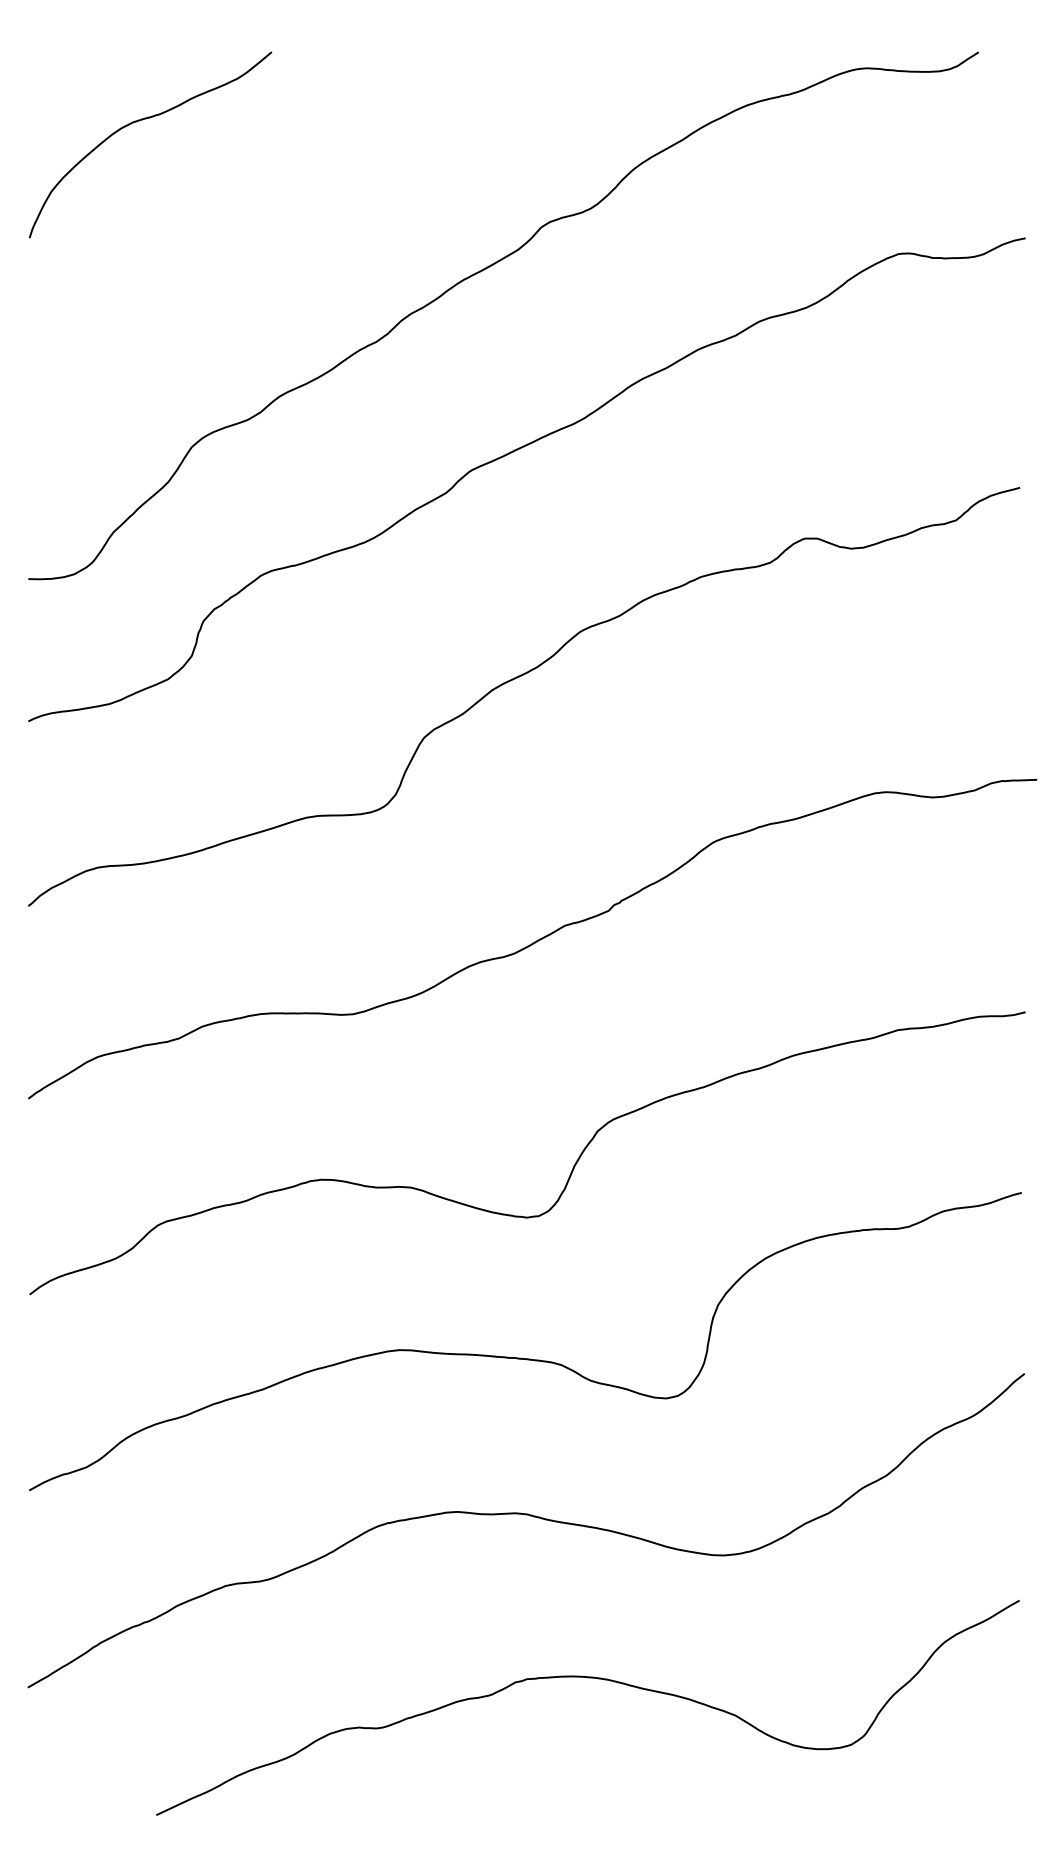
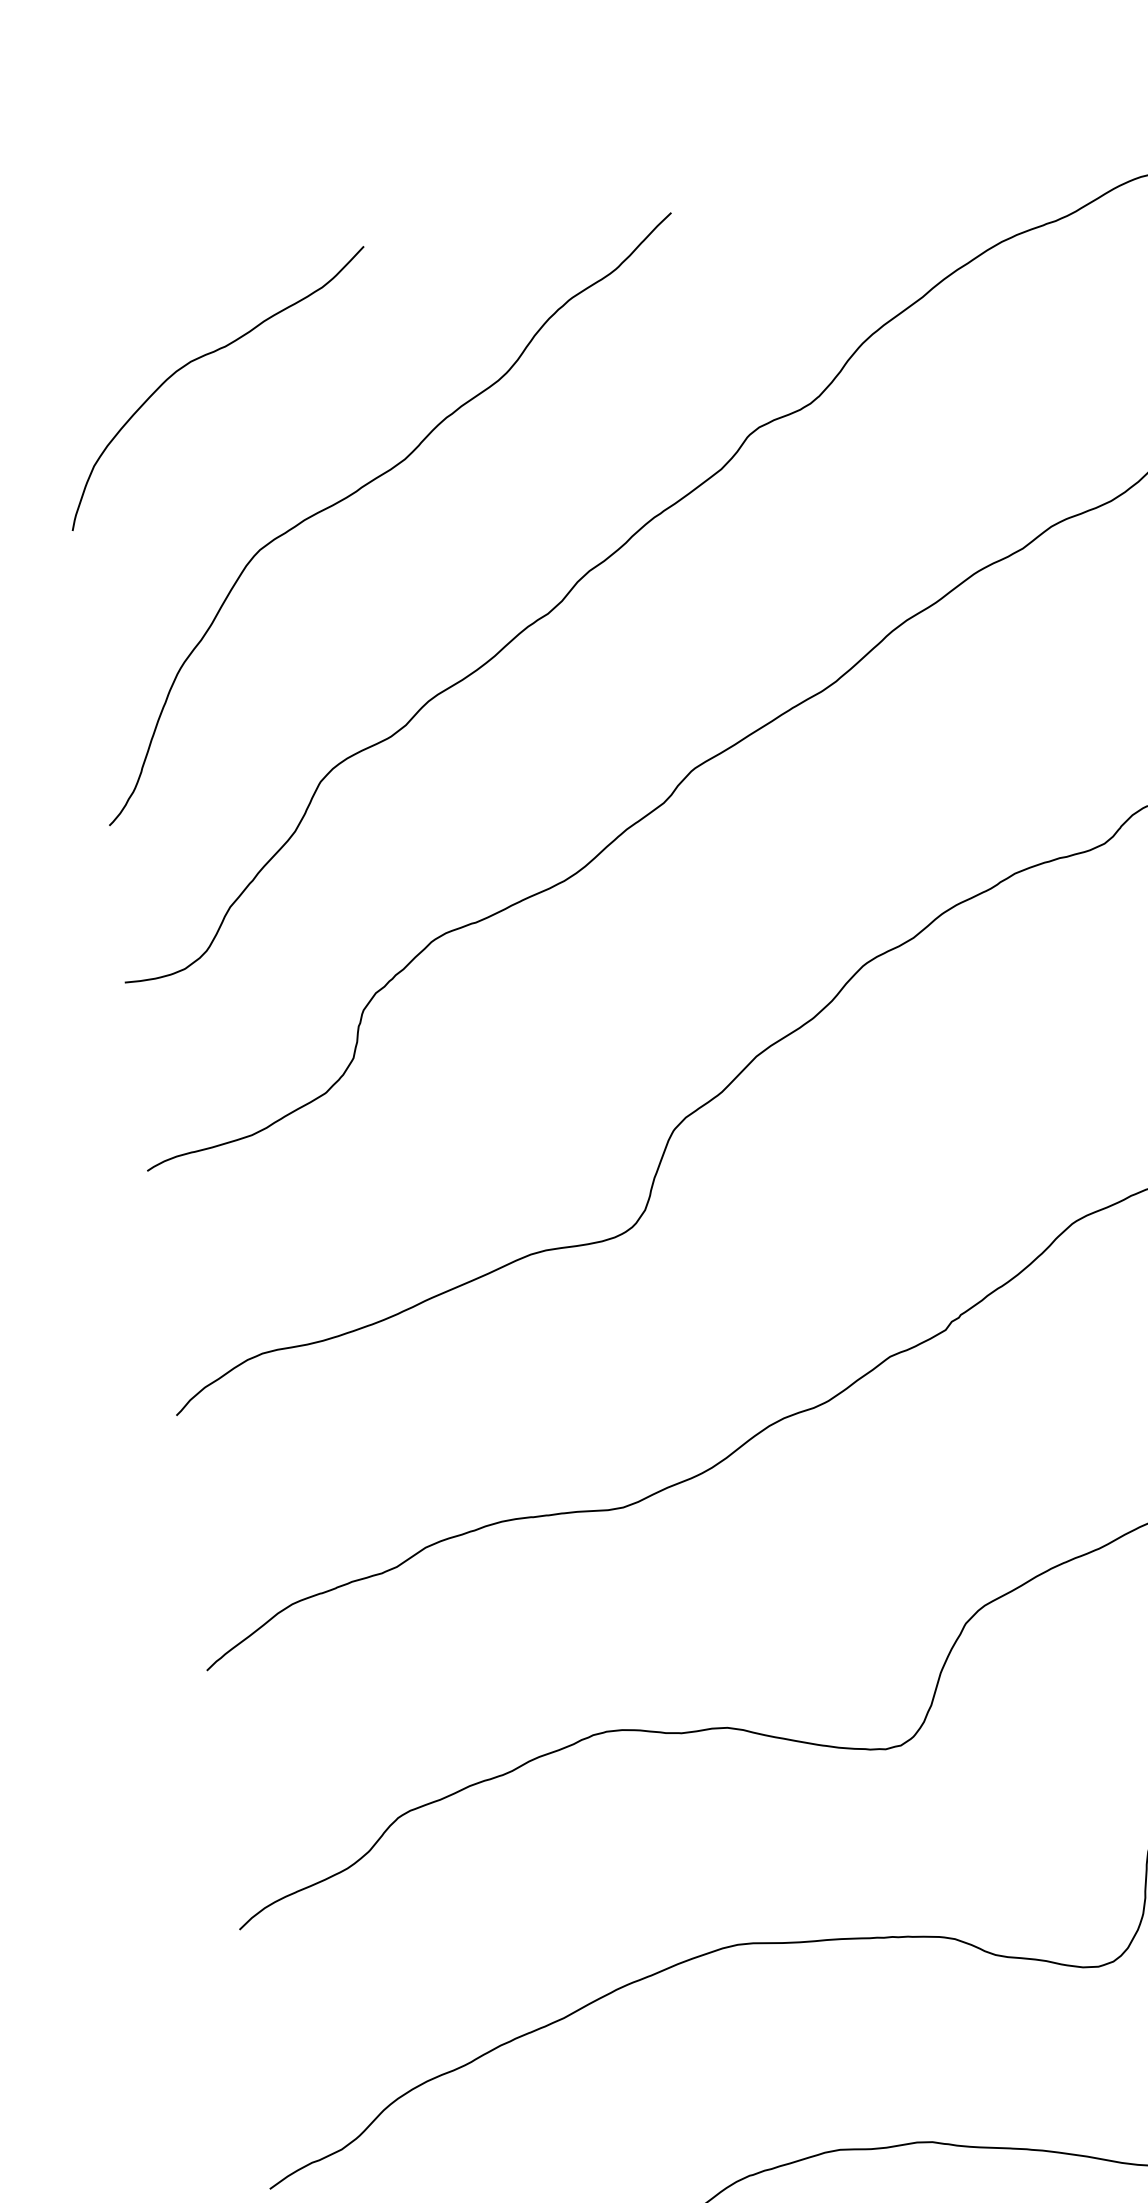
curve: (253, 230) -> (367, 485), added

